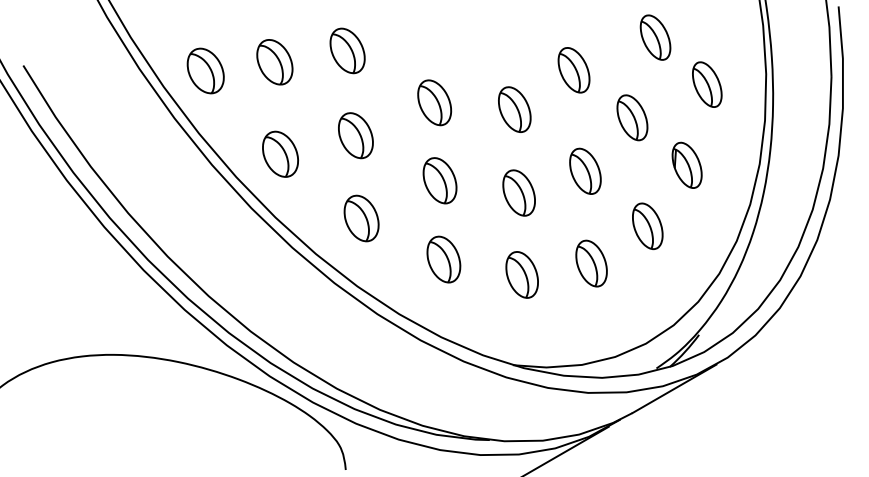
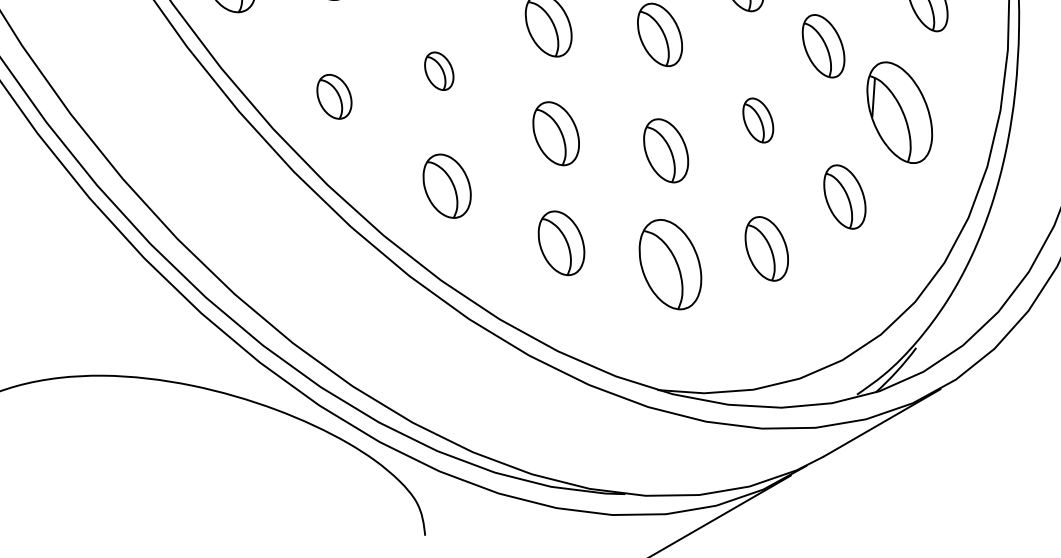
part: (355, 135) -> (438, 70), size x0.6
part: (280, 153) -> (334, 95), size x0.7
part: (686, 164) -> (898, 111), size x1.6
part: (585, 170) -> (758, 119), size x0.7
part: (521, 274) -> (669, 264), size x1.4

